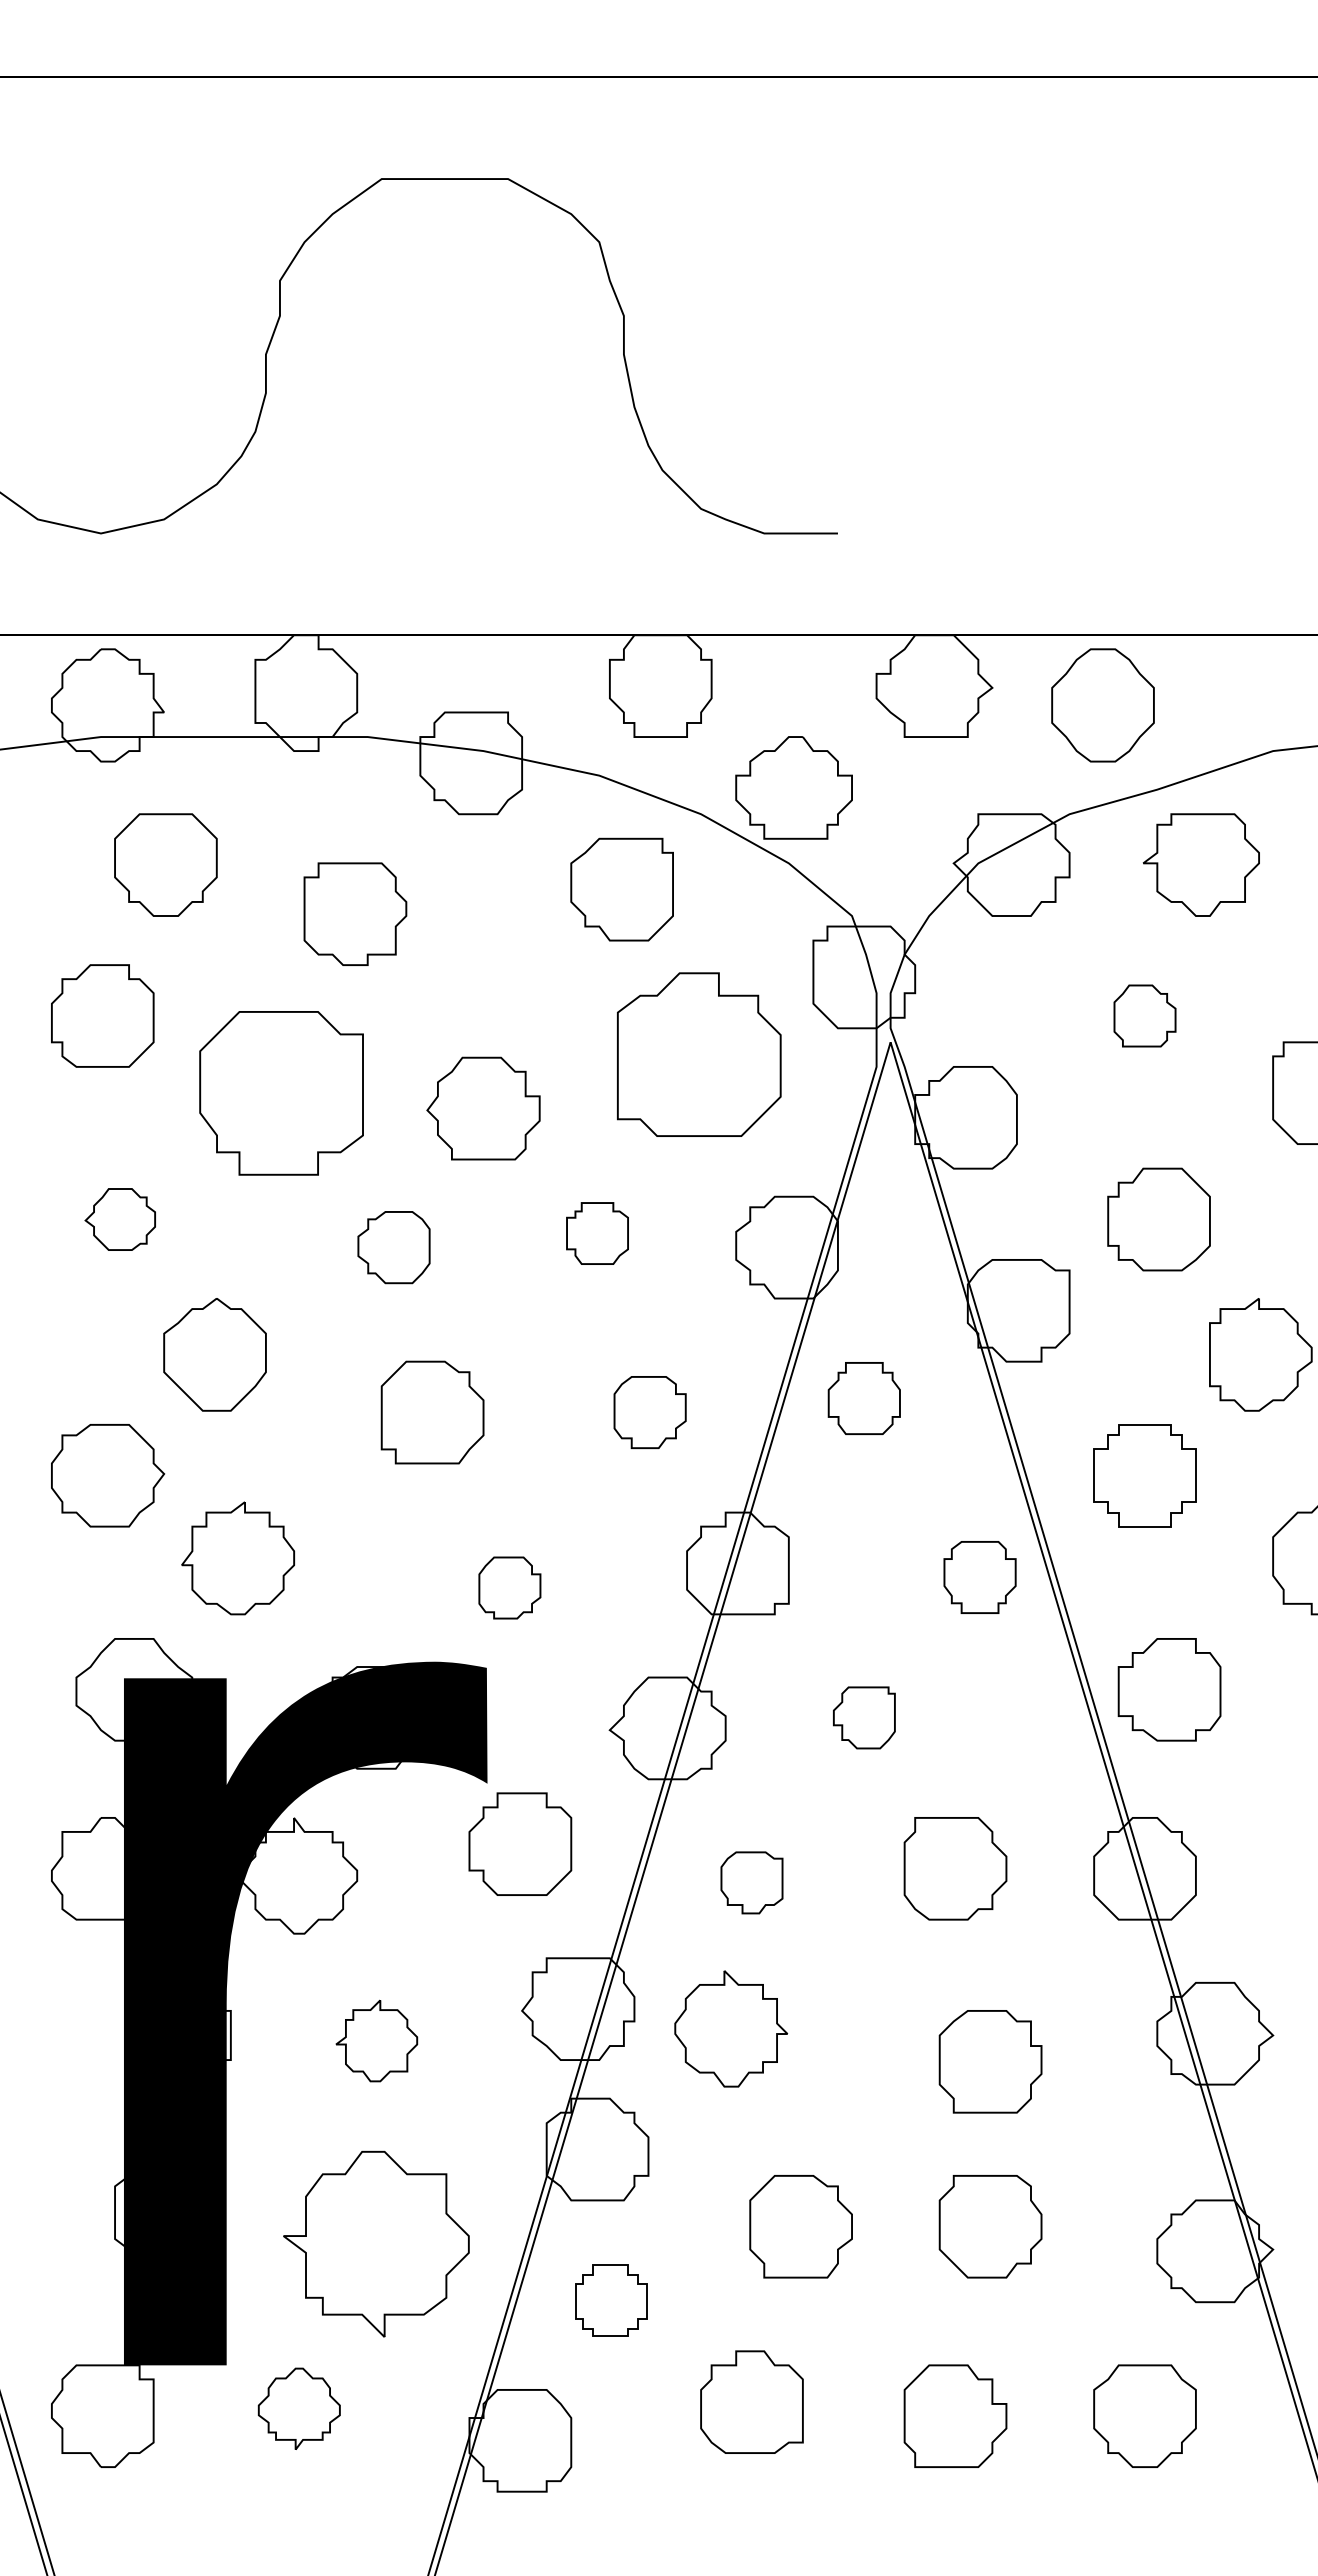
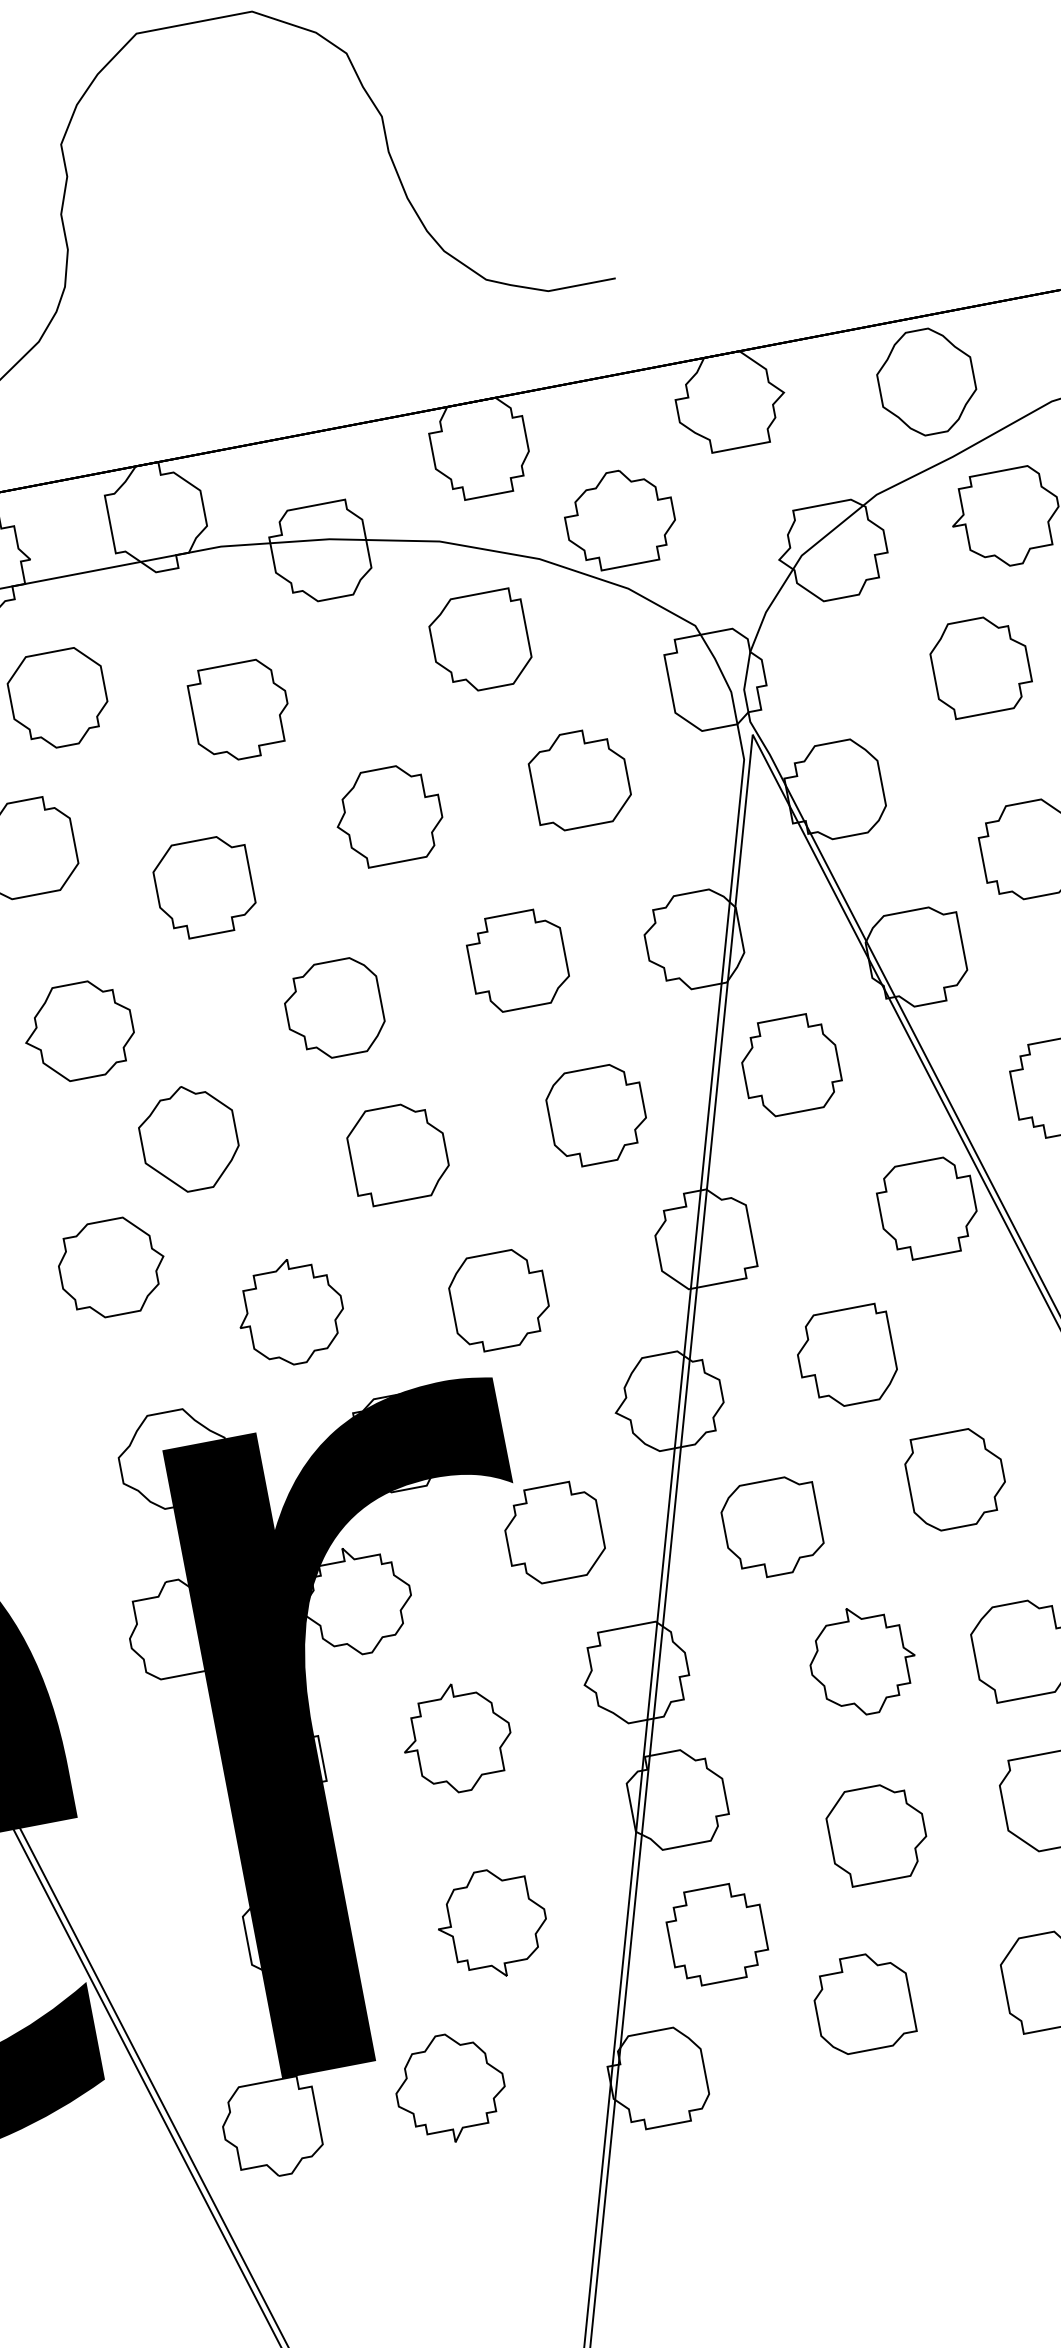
part: (1102, 705) -> (926, 382), moved
part: (1144, 1015) -> (980, 665), size x1.67
part: (699, 1054) -> (580, 779), size x0.62
part: (281, 1092) -> (204, 886), size x0.62
part: (483, 1108) -> (388, 815), moved
part: (120, 1219) -> (79, 1031), size x1.67
part: (597, 1233) -> (517, 960), size x1.67
part: (393, 1247) -> (333, 1009), size x1.43
part: (864, 1398) -> (790, 1065), size x1.43
part: (649, 1412) -> (596, 1115), size x1.43
part: (237, 1558) -> (290, 1312), moved
part: (979, 1577) -> (927, 1208), size x1.43
part: (509, 1587) -> (499, 1299), size x1.67
part: (864, 1717) -> (846, 1356), size x1.67
part: (751, 1882) -> (772, 1527), size x1.67
part: (731, 2028) -> (862, 1660), moved
part: (376, 2040) -> (456, 1737), size x1.43
part: (376, 2243) -> (492, 1923), size x0.62
part: (611, 2300) -> (716, 1934), size x1.43
part: (299, 2408) -> (450, 2087), size x1.43

